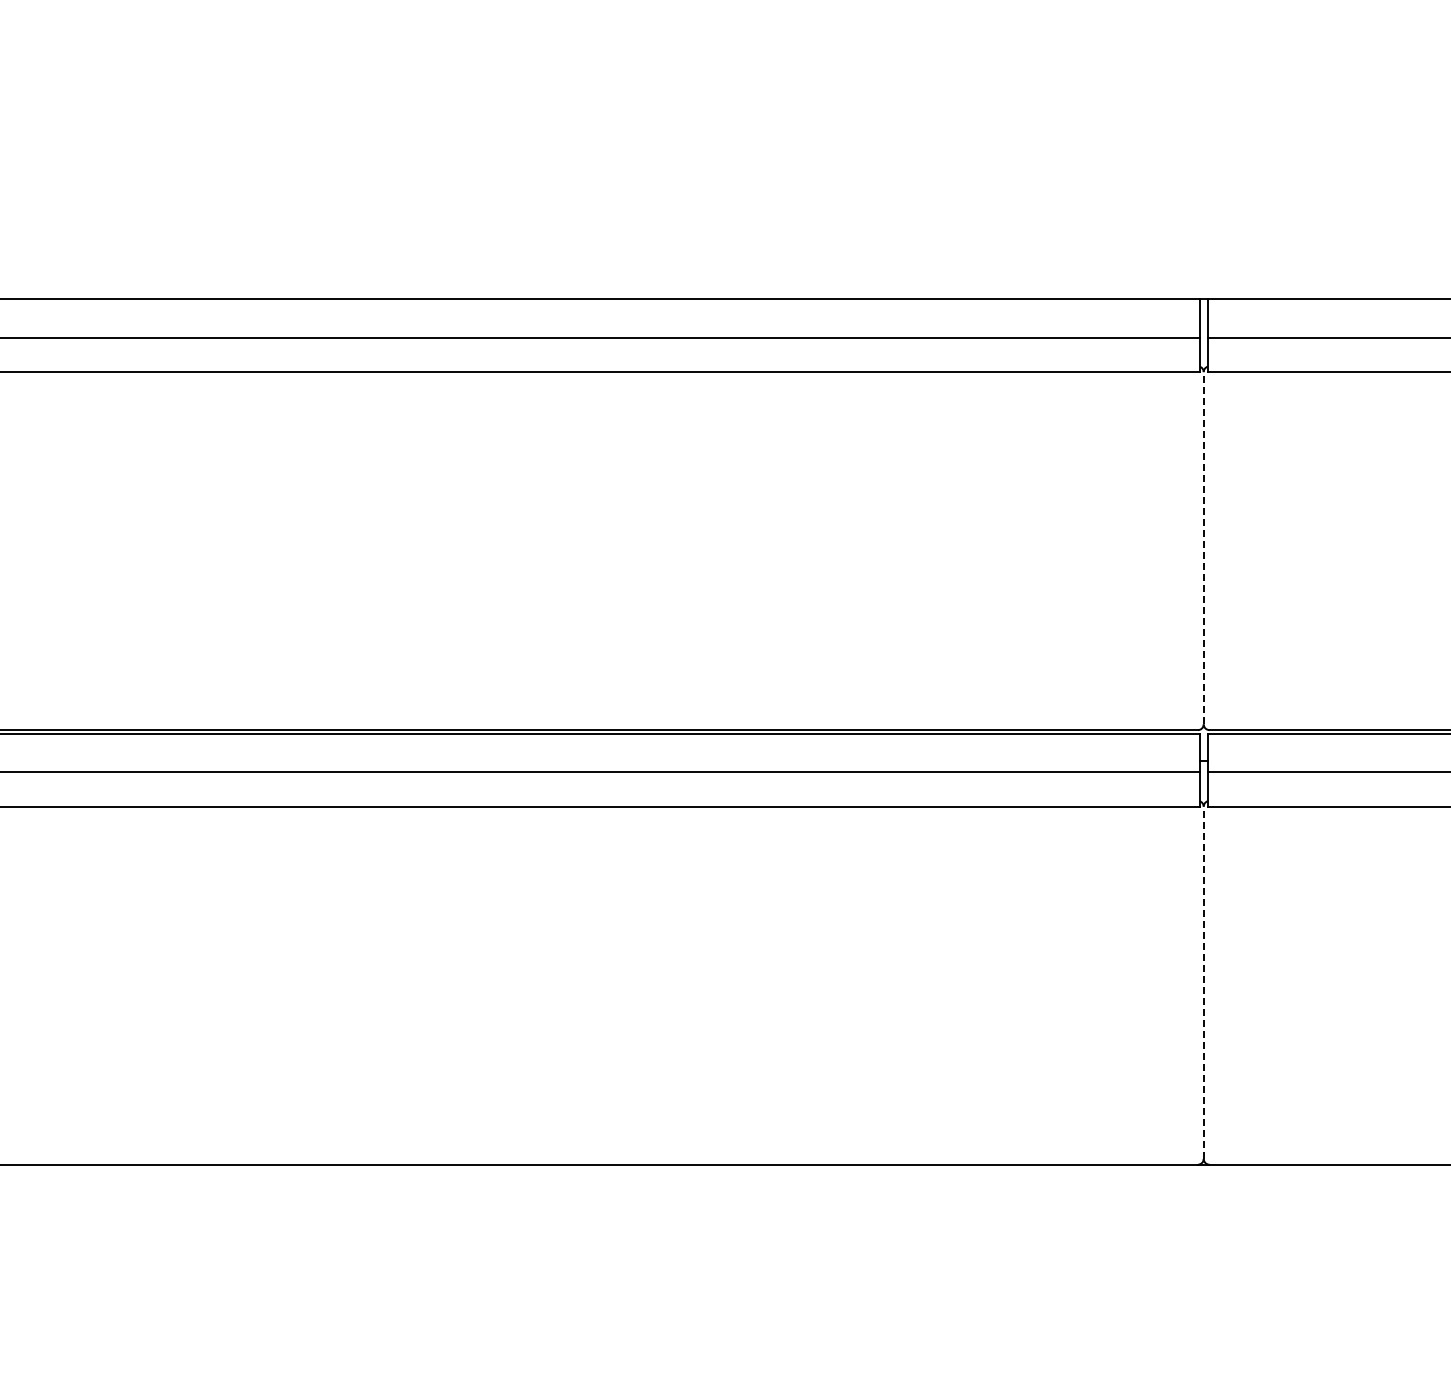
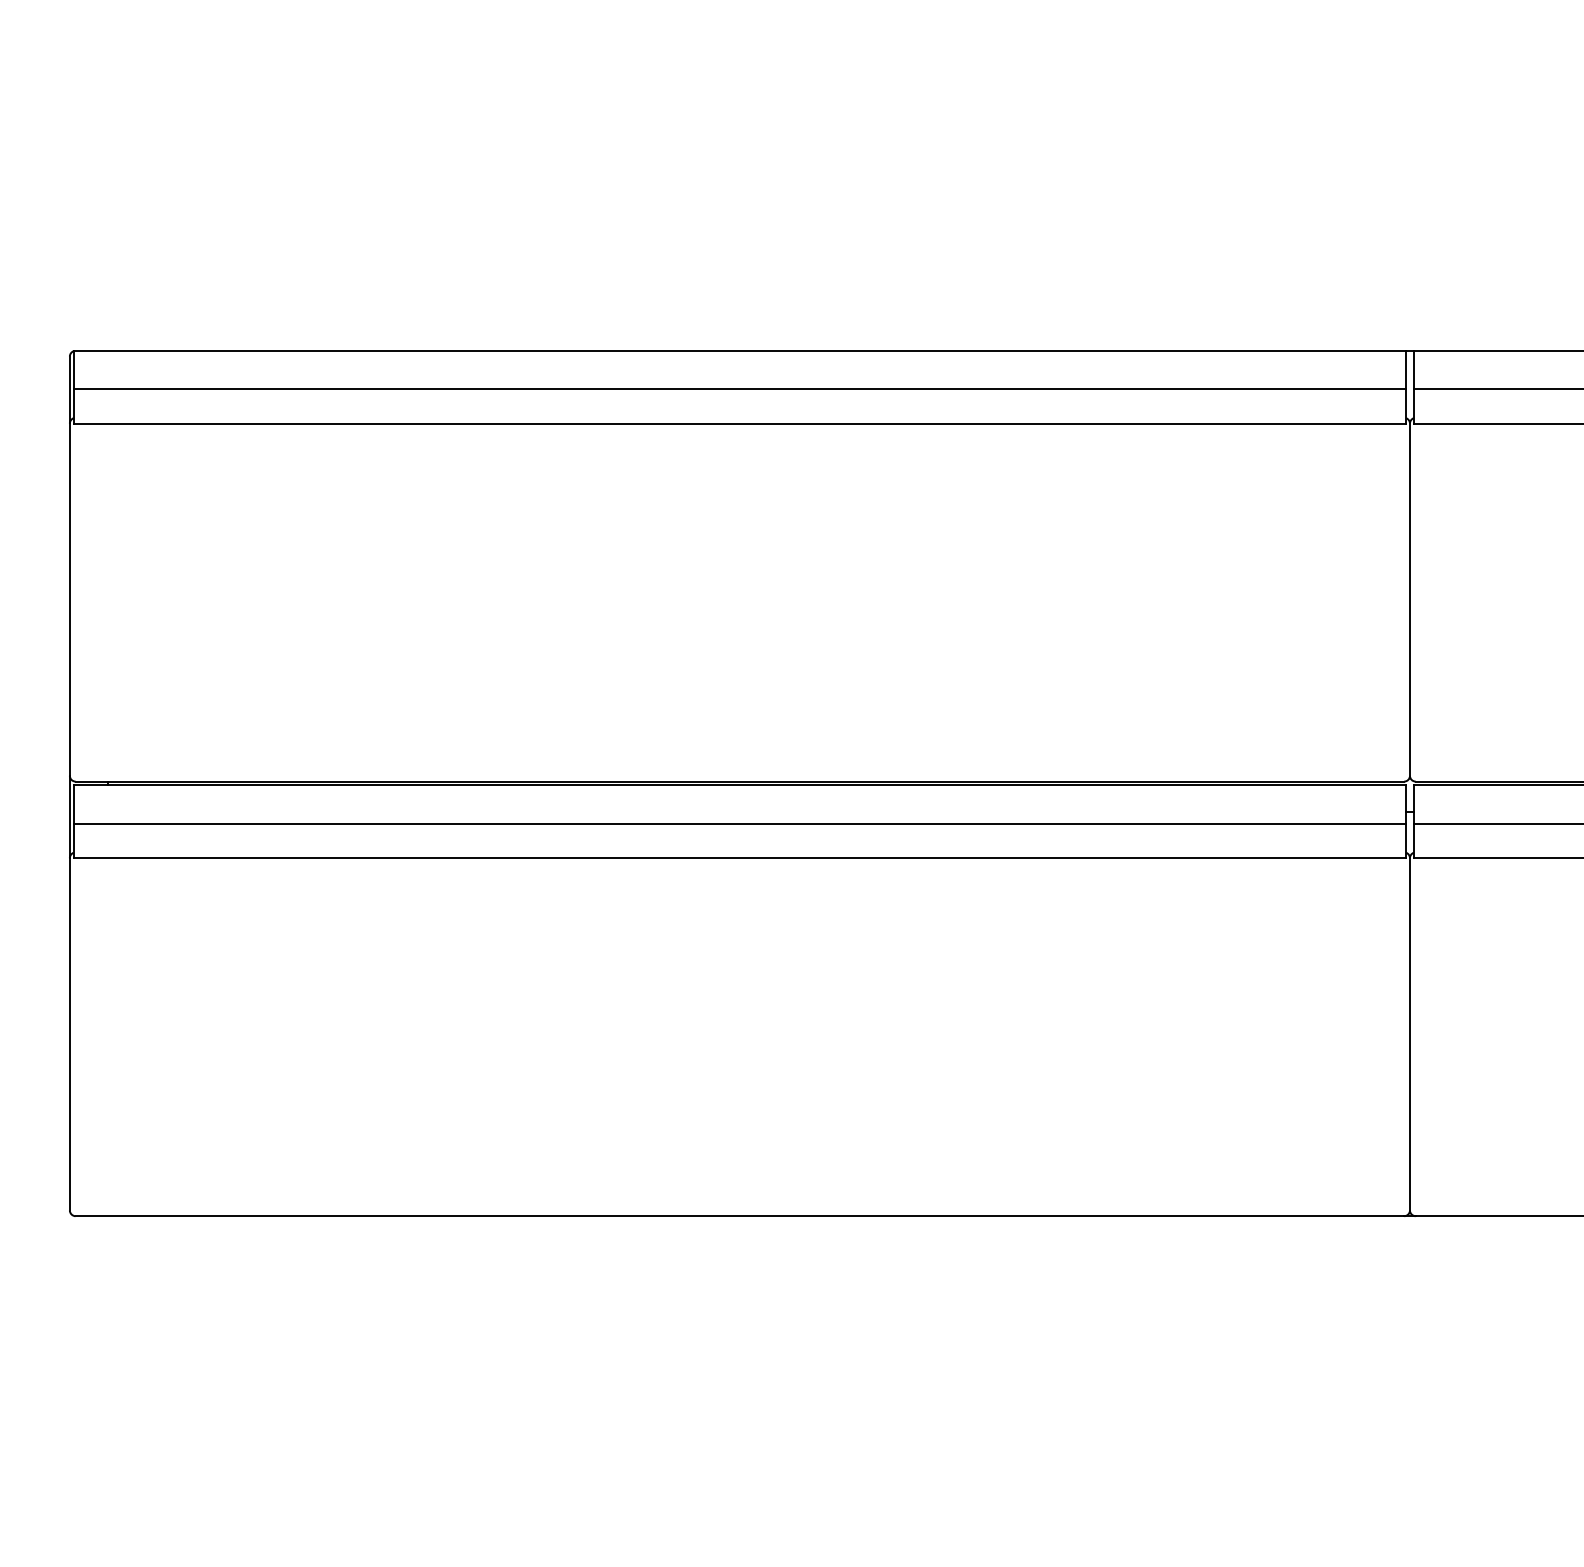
line: (1203, 548) -> (1409, 599), dashed -> solid
line: (1203, 982) -> (1409, 1033), dashed -> solid

